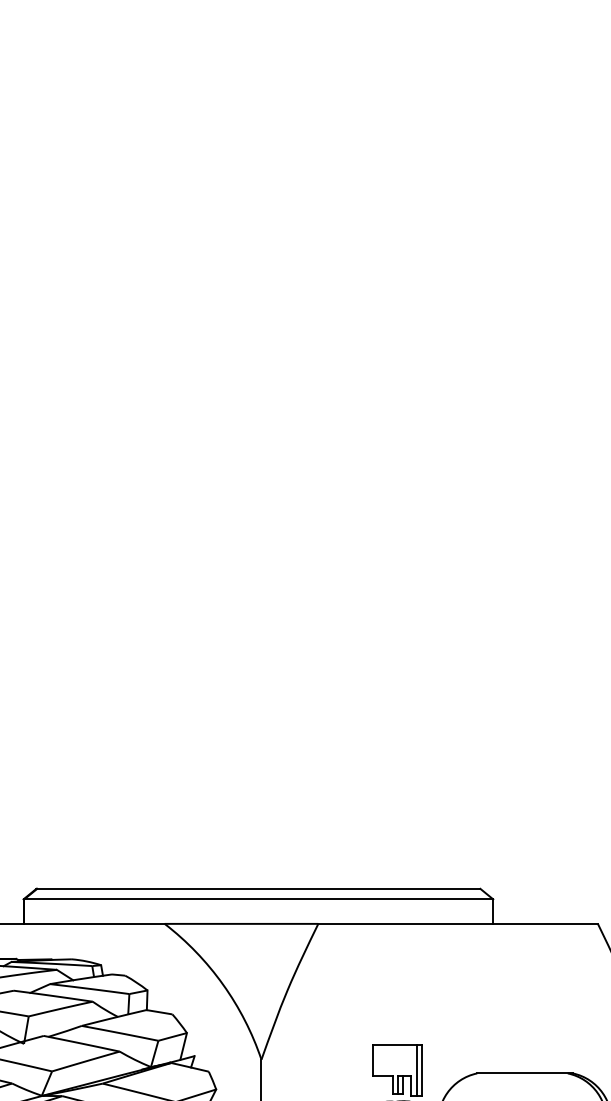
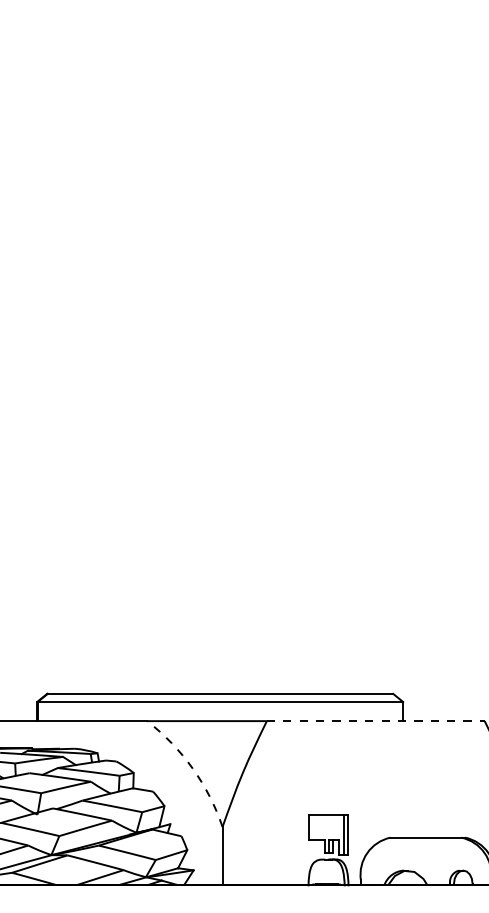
line: (457, 924) -> (375, 721), solid -> dashed
arc: (222, 984) -> (192, 768), solid -> dashed

